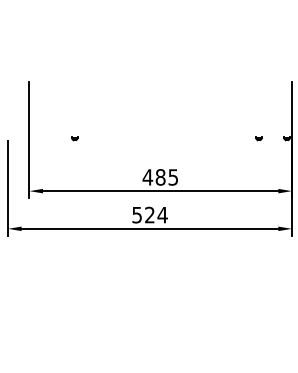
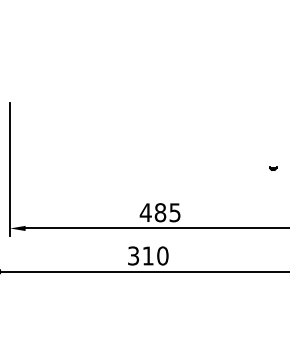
part: (74, 138) -> (61, 168), removed
text: (149, 214) -> (147, 255), 524 -> 310

